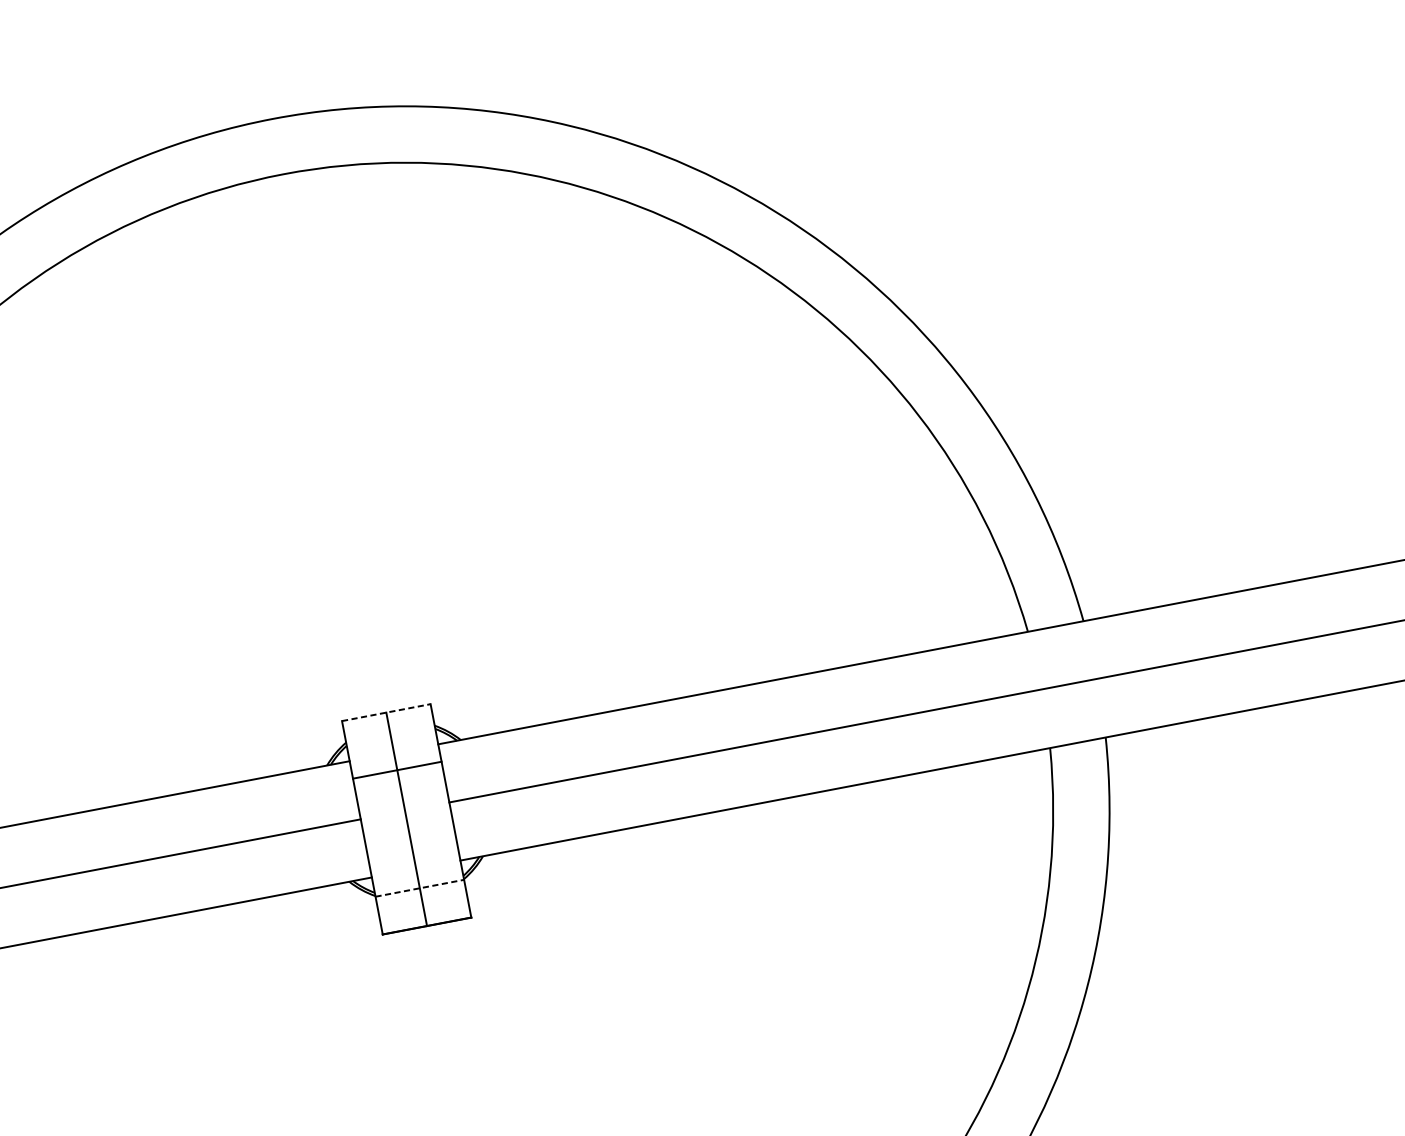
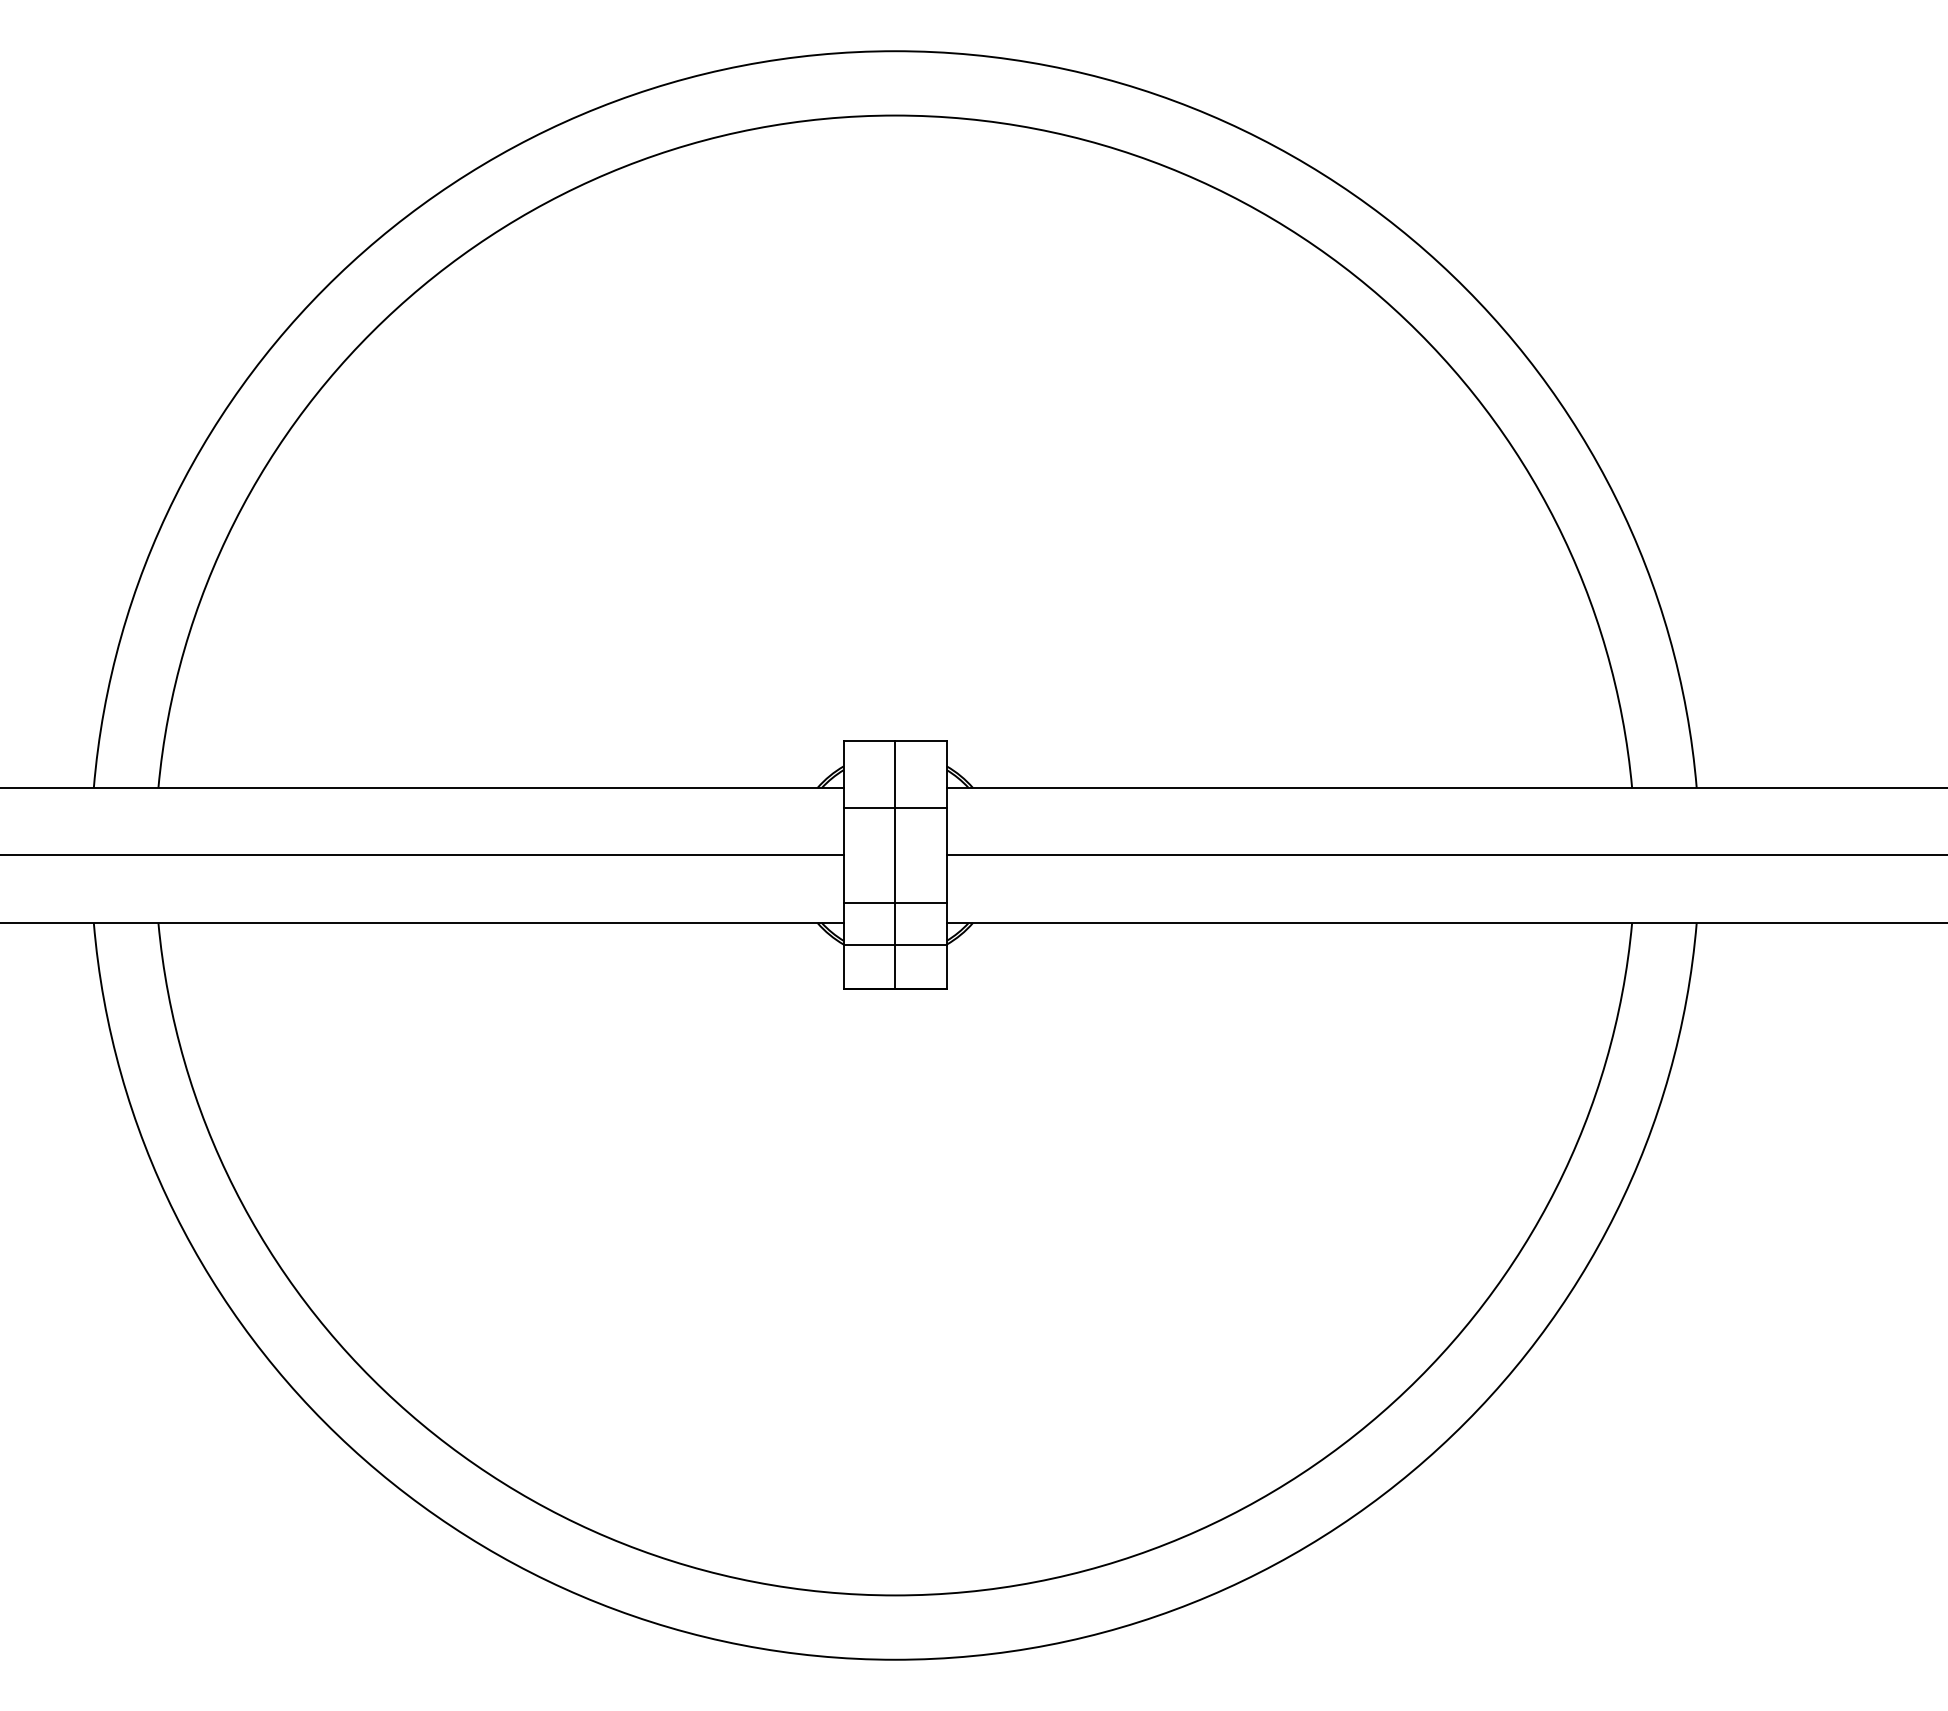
line: (386, 712) -> (895, 741), dashed -> solid
line: (412, 851) -> (894, 902), added
line: (420, 888) -> (895, 945), dashed -> solid

